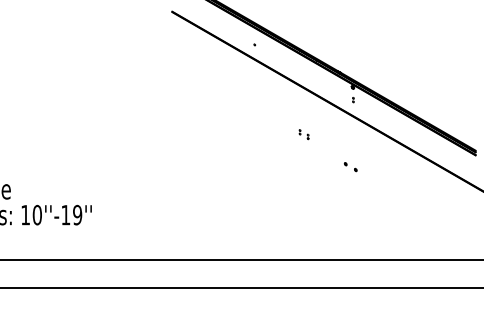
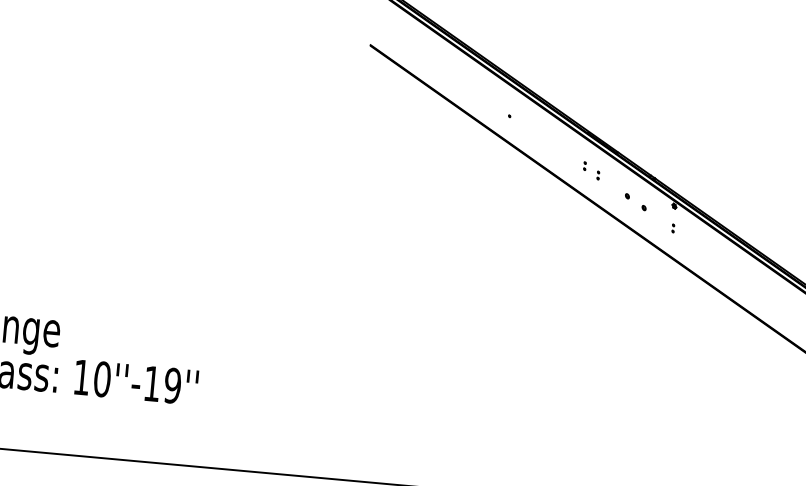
part: (303, 134) -> (590, 170), moved
part: (350, 167) -> (635, 202), moved

